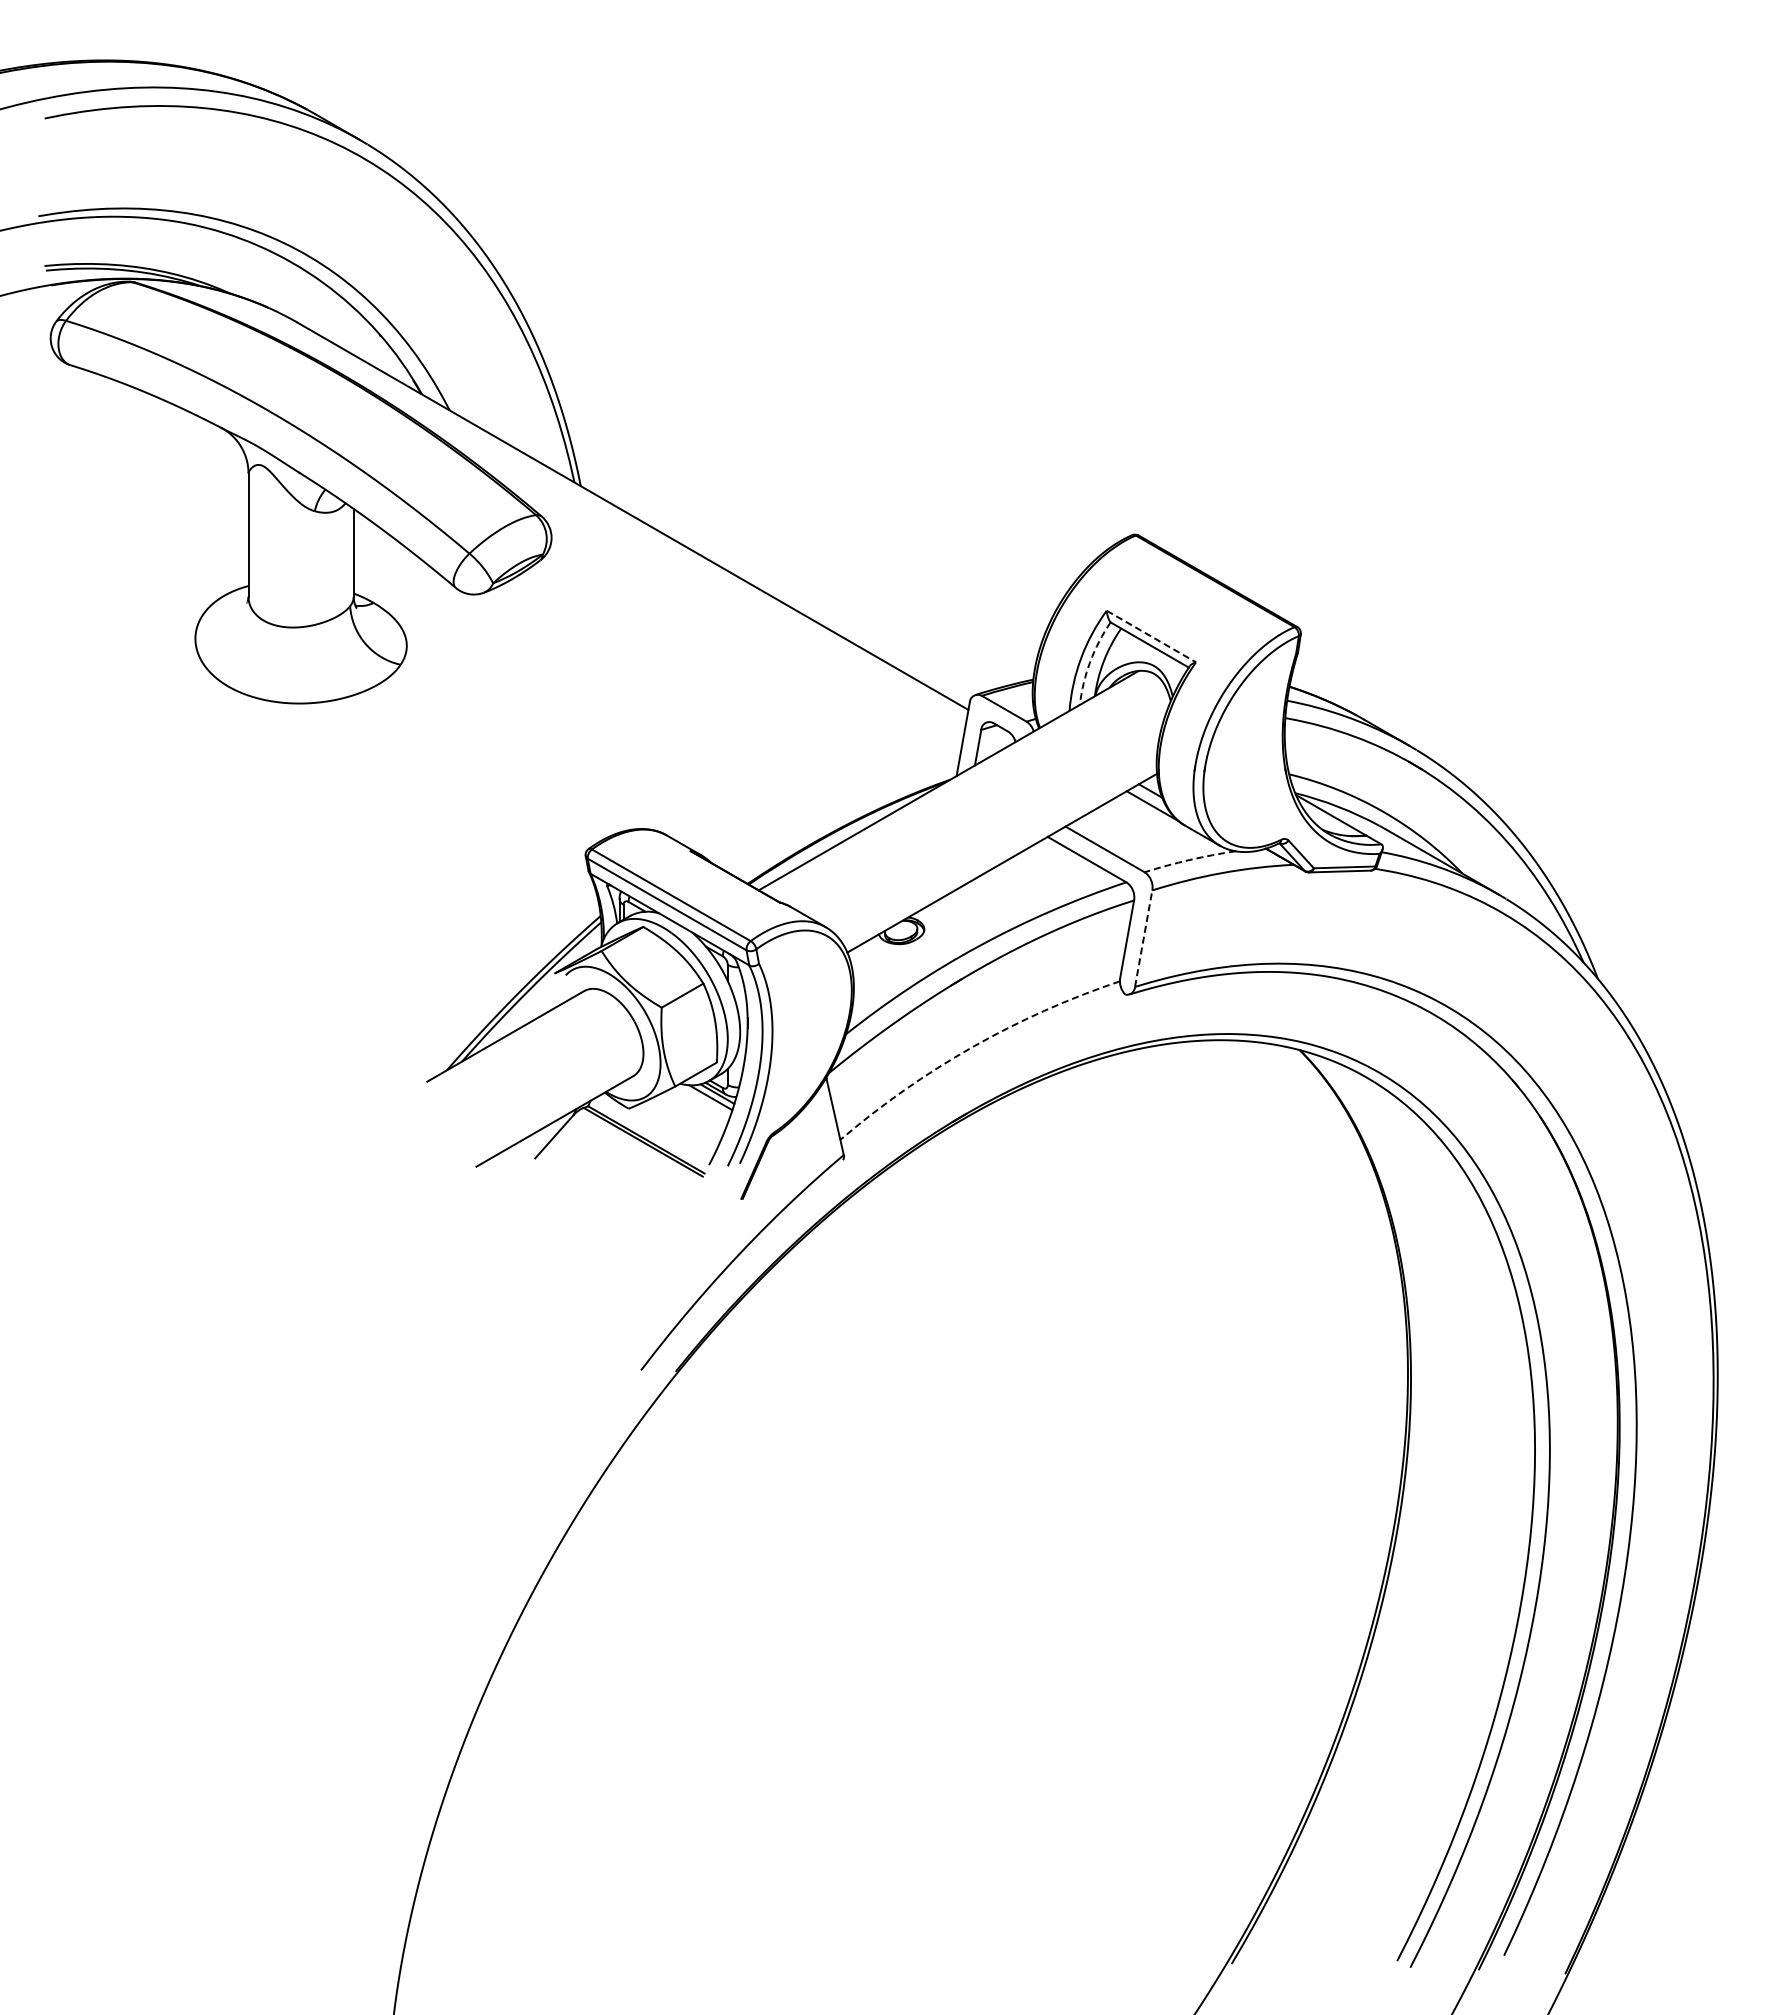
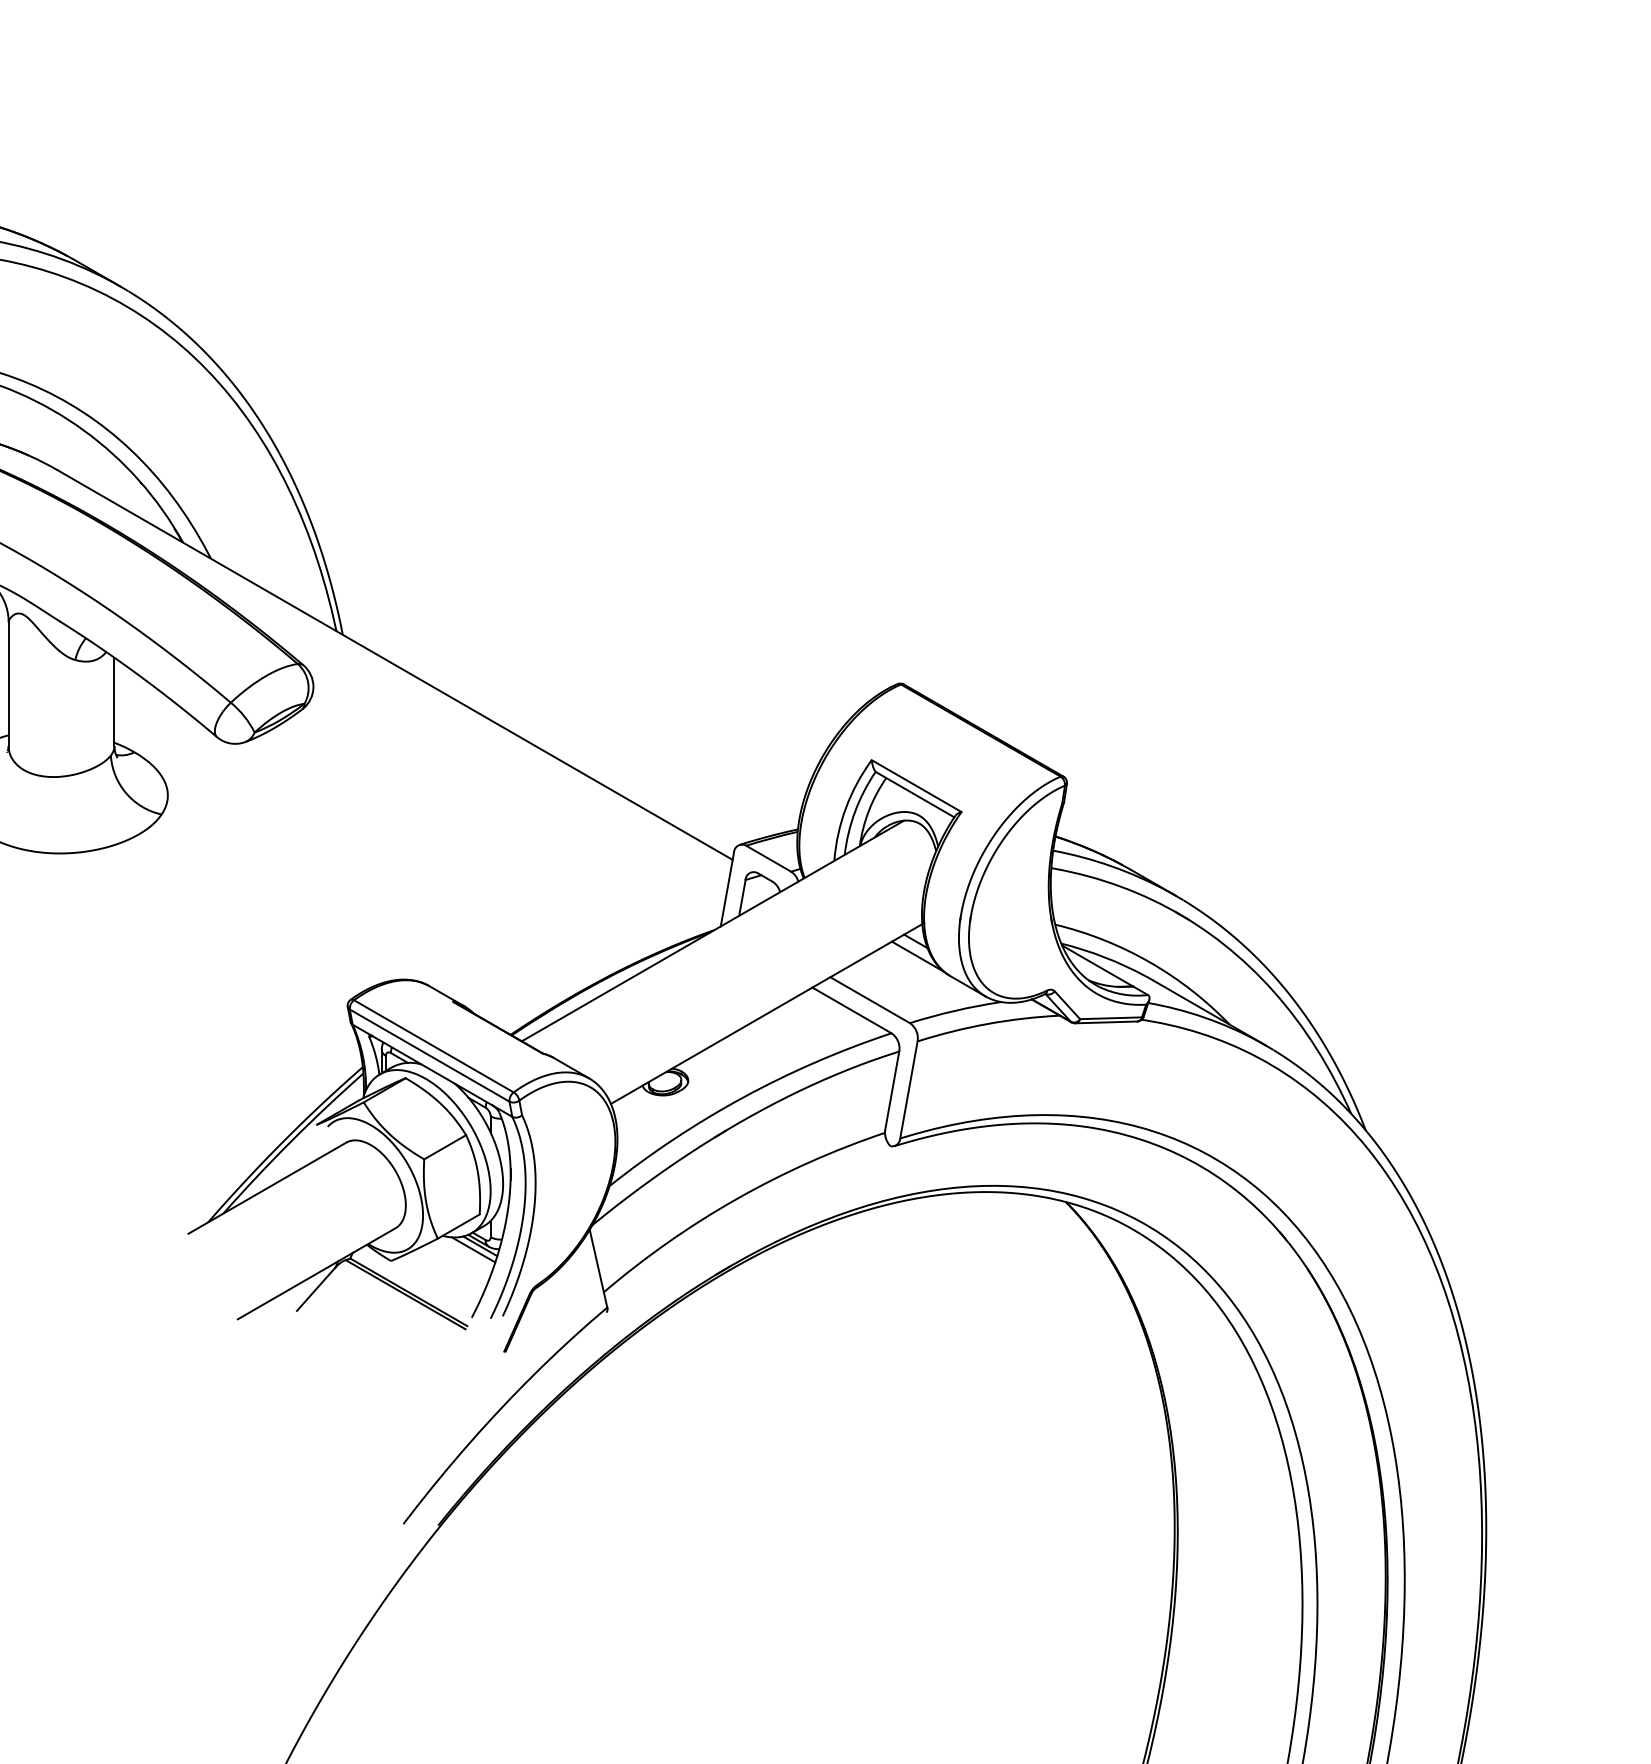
line: (1151, 636) -> (916, 786), dashed -> solid
arc: (1090, 661) -> (855, 811), dashed -> solid
arc: (1189, 859) -> (954, 1010), dashed -> solid
line: (1143, 938) -> (908, 1089), dashed -> solid
arc: (972, 1047) -> (736, 1199), dashed -> solid

